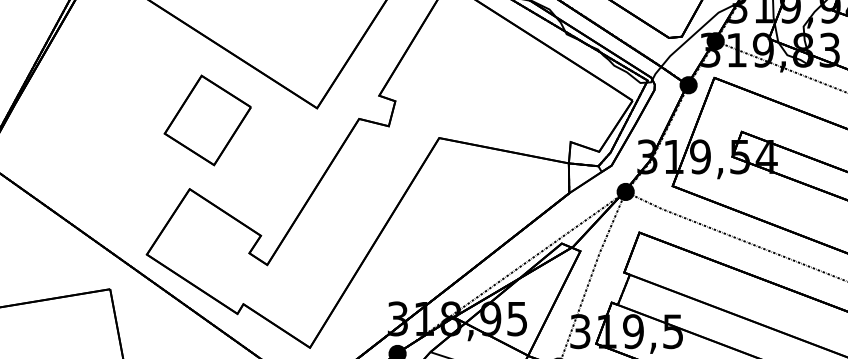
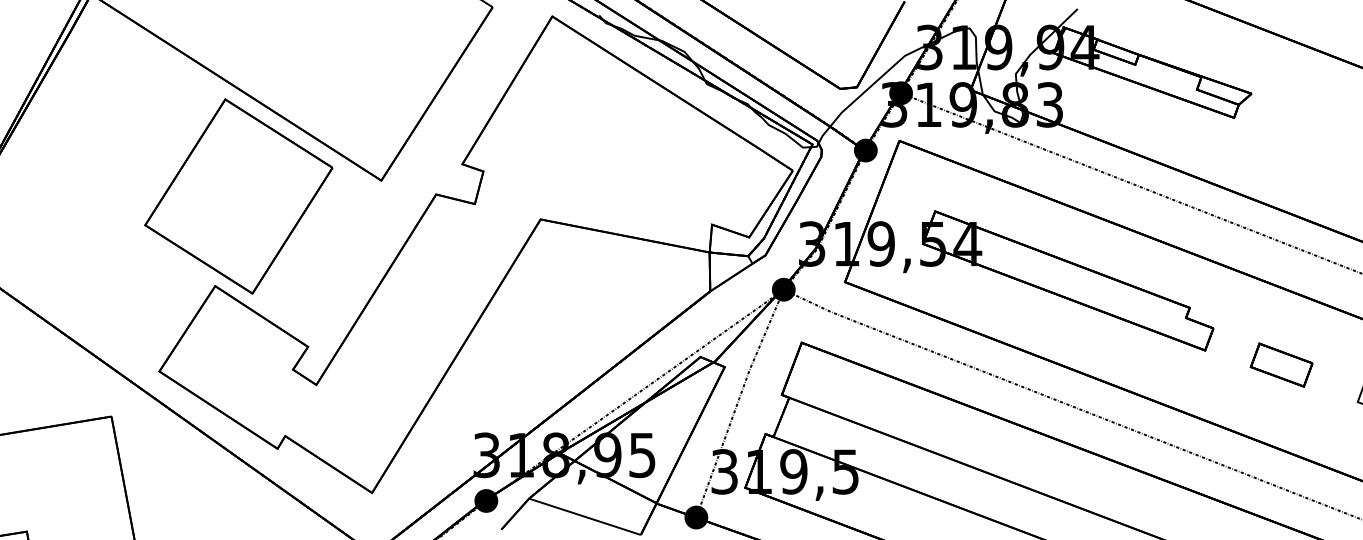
part: (207, 120) -> (238, 196), size x1.67

